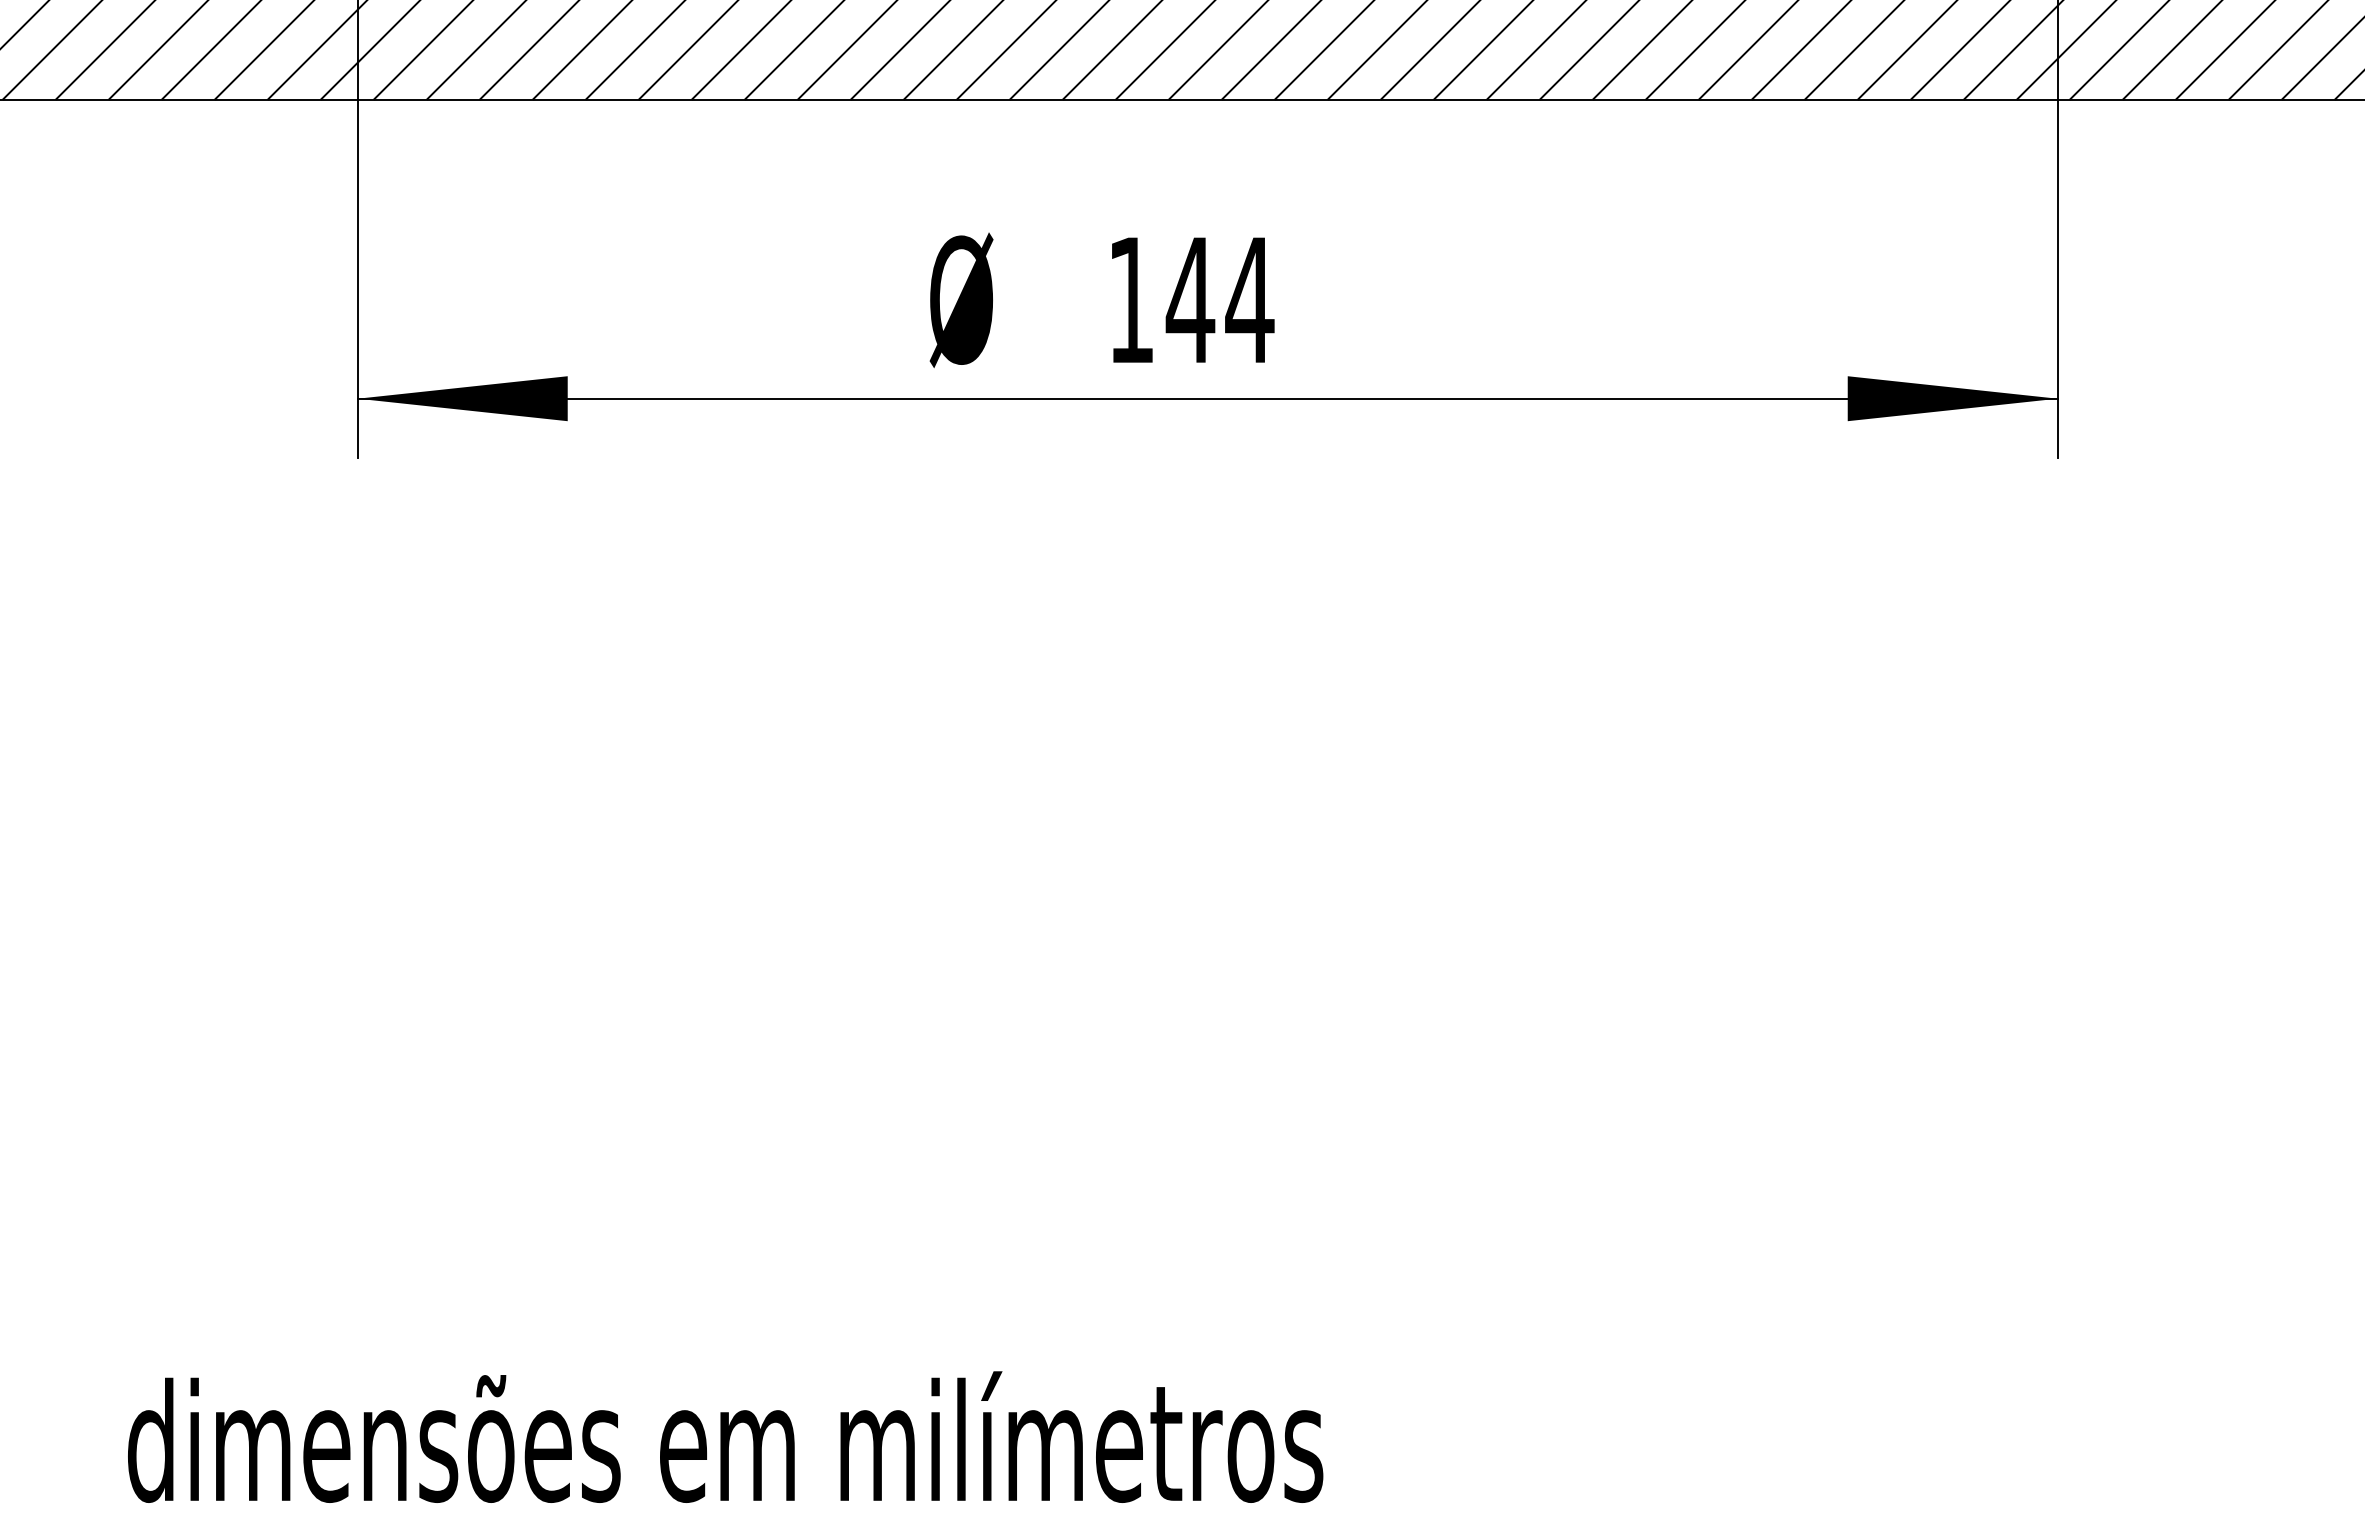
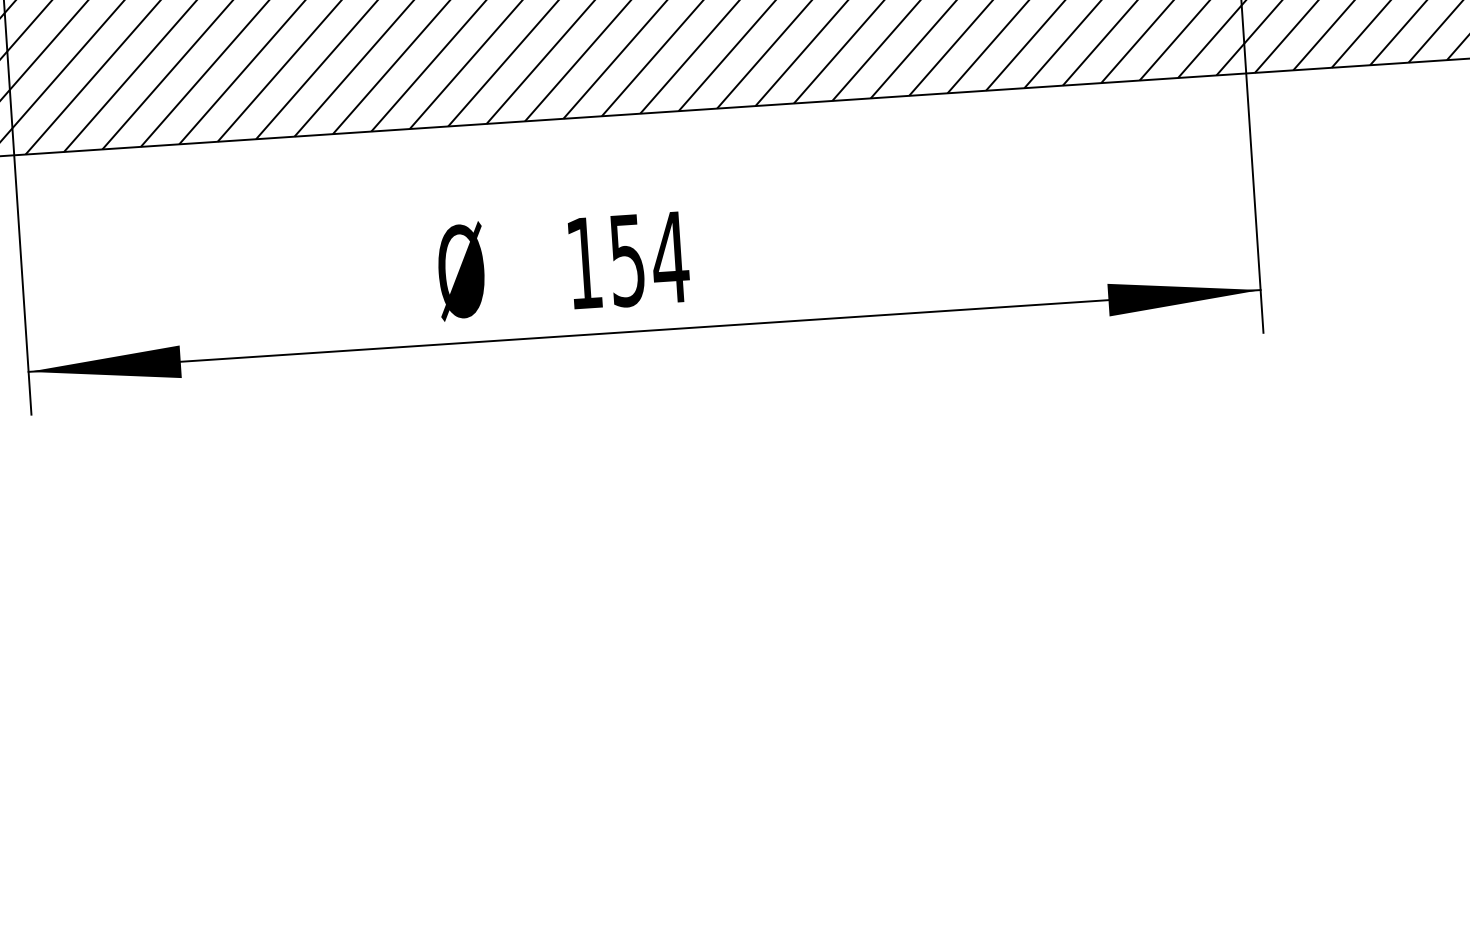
text: (1190, 300) -> (627, 260), 144 -> 154

